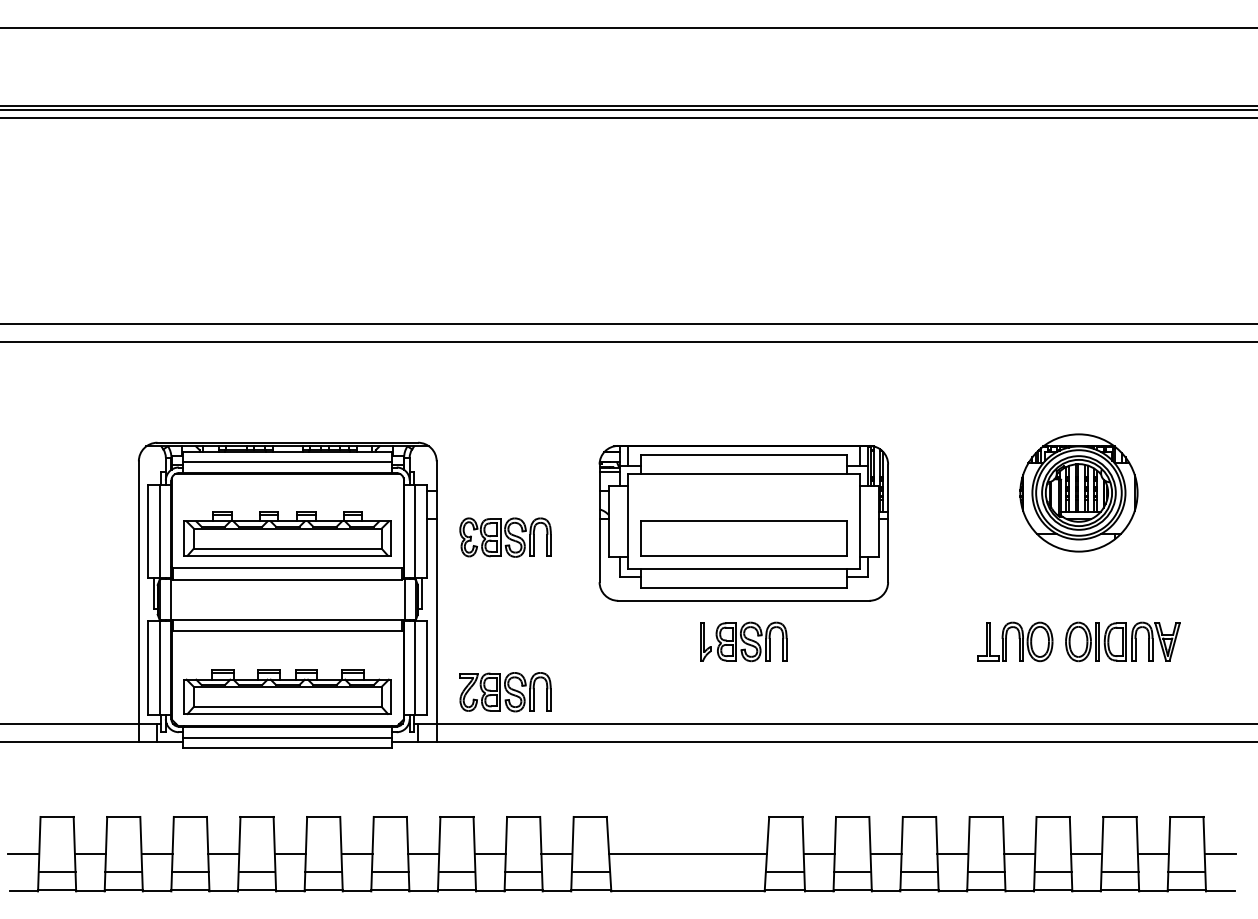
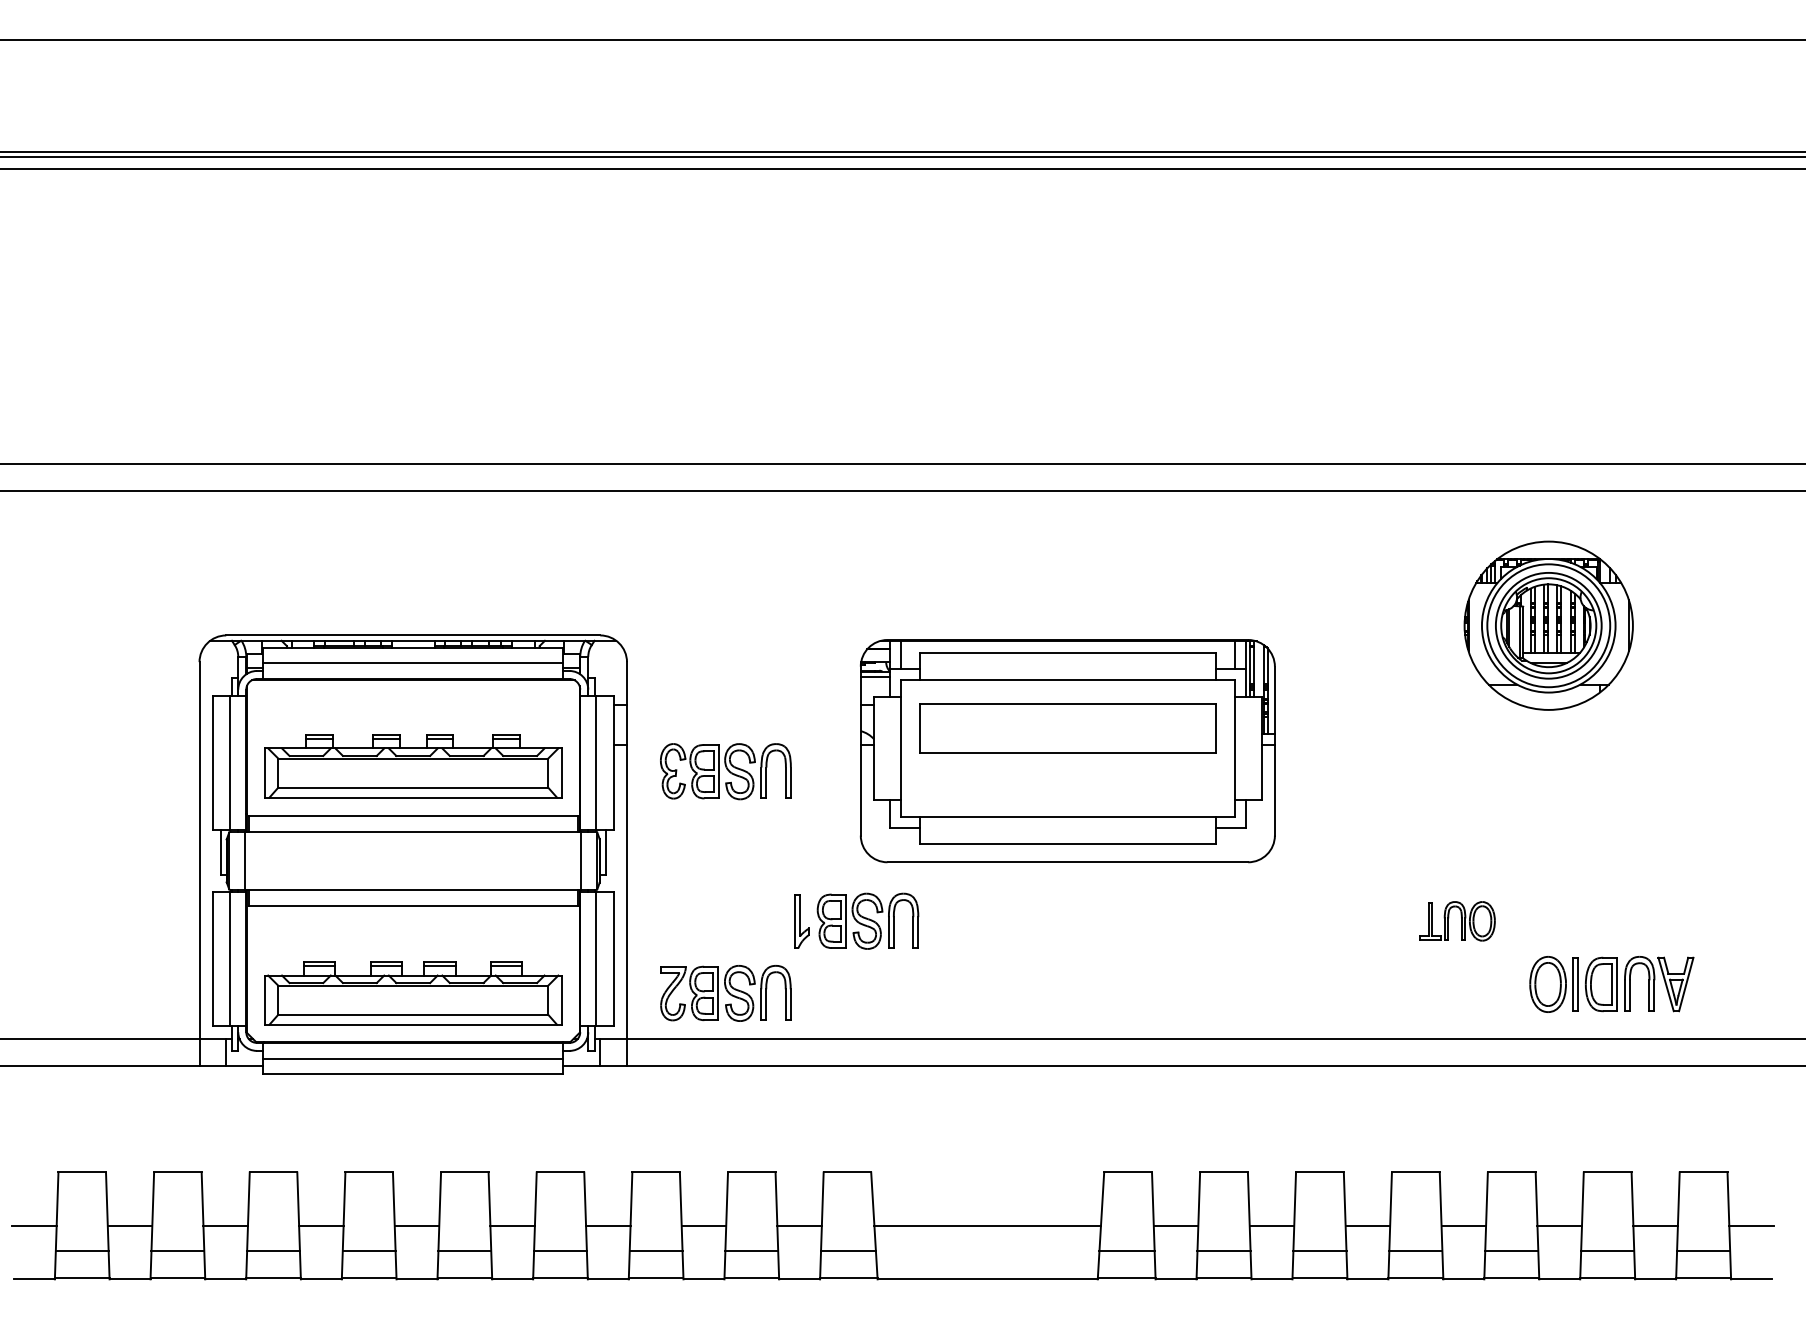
part: (1078, 492) -> (1548, 625), moved
part: (743, 538) -> (1067, 728), moved
part: (743, 641) -> (856, 920), moved
part: (1015, 641) -> (1457, 920), size x0.7
part: (1122, 641) -> (1611, 983), moved

